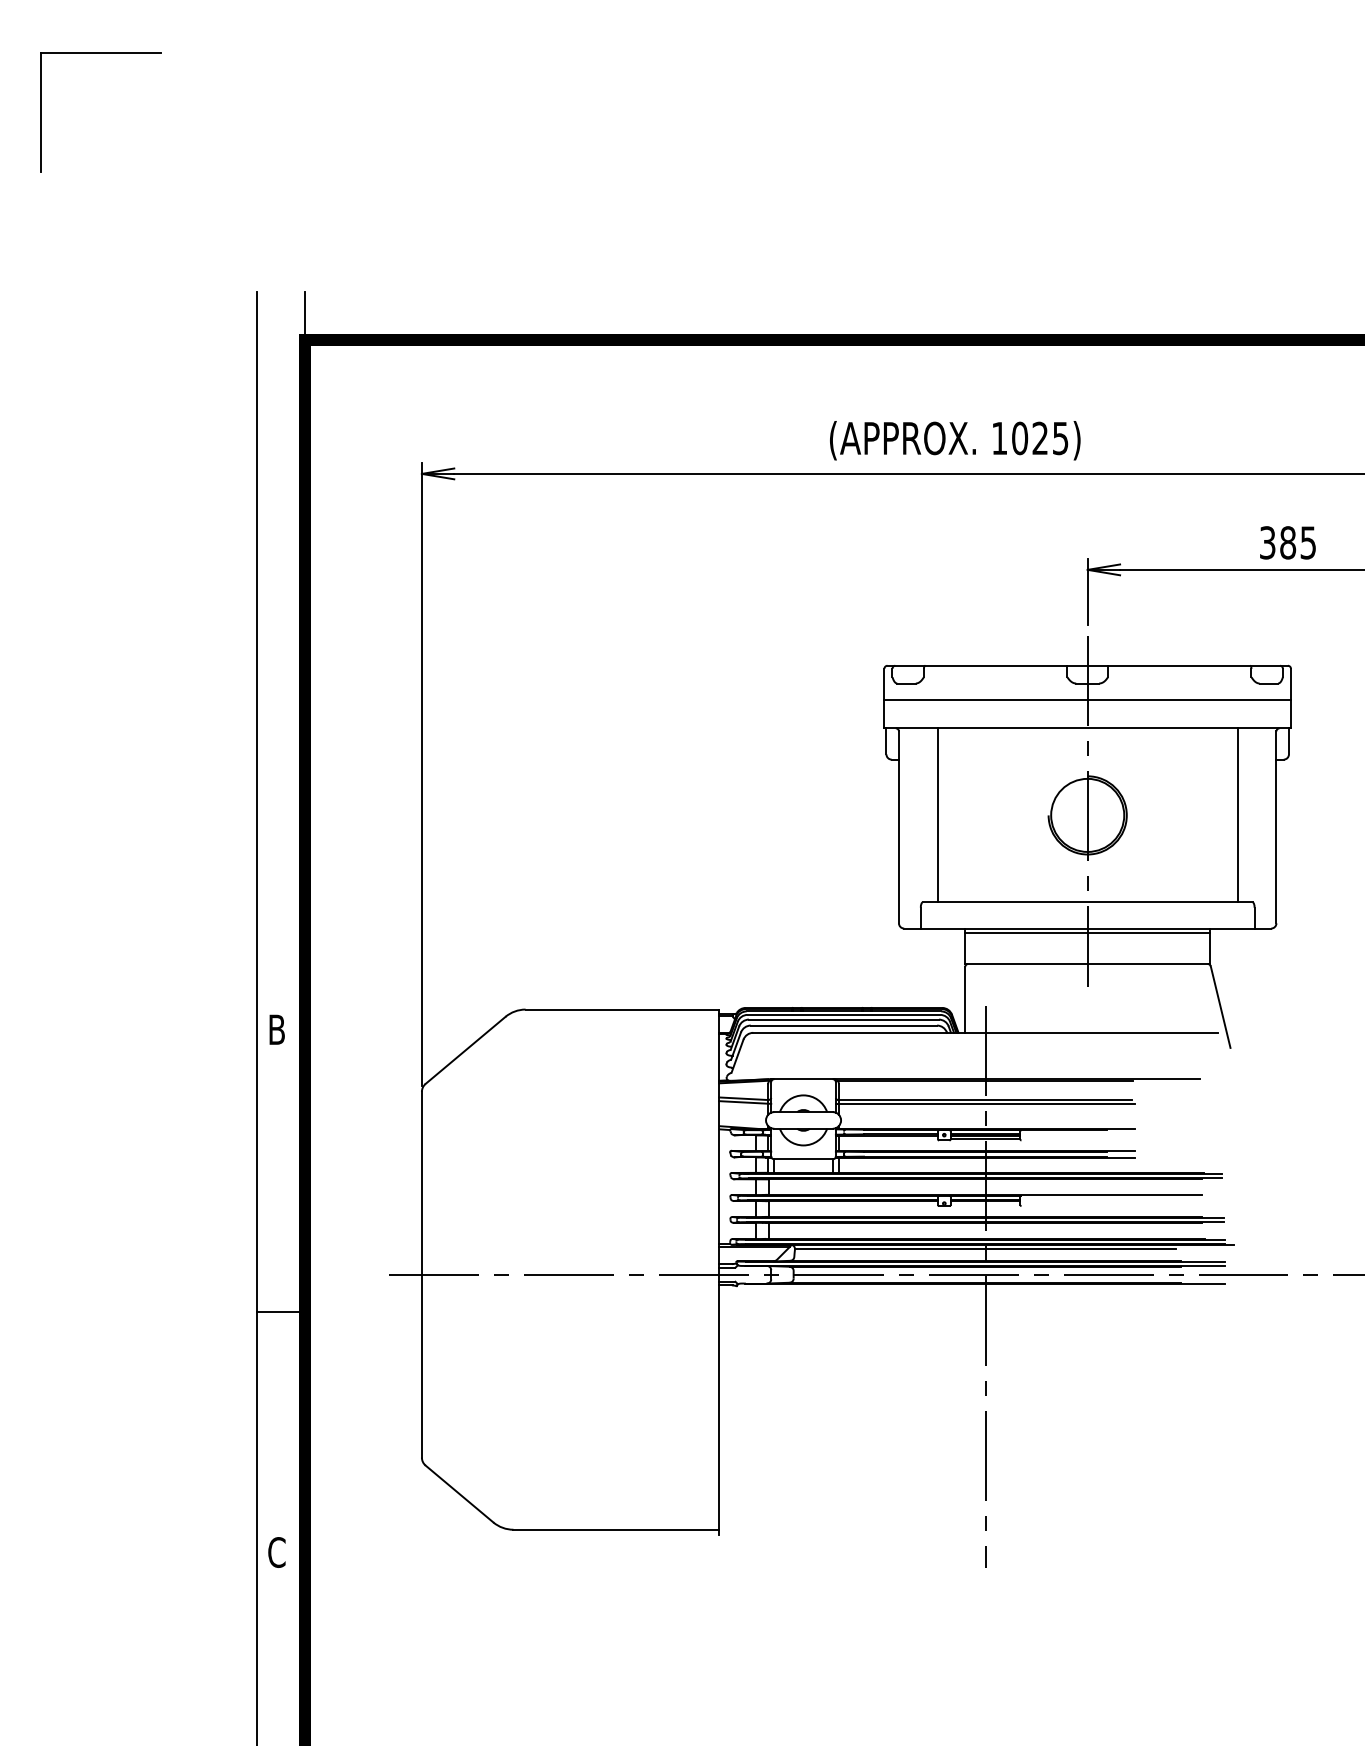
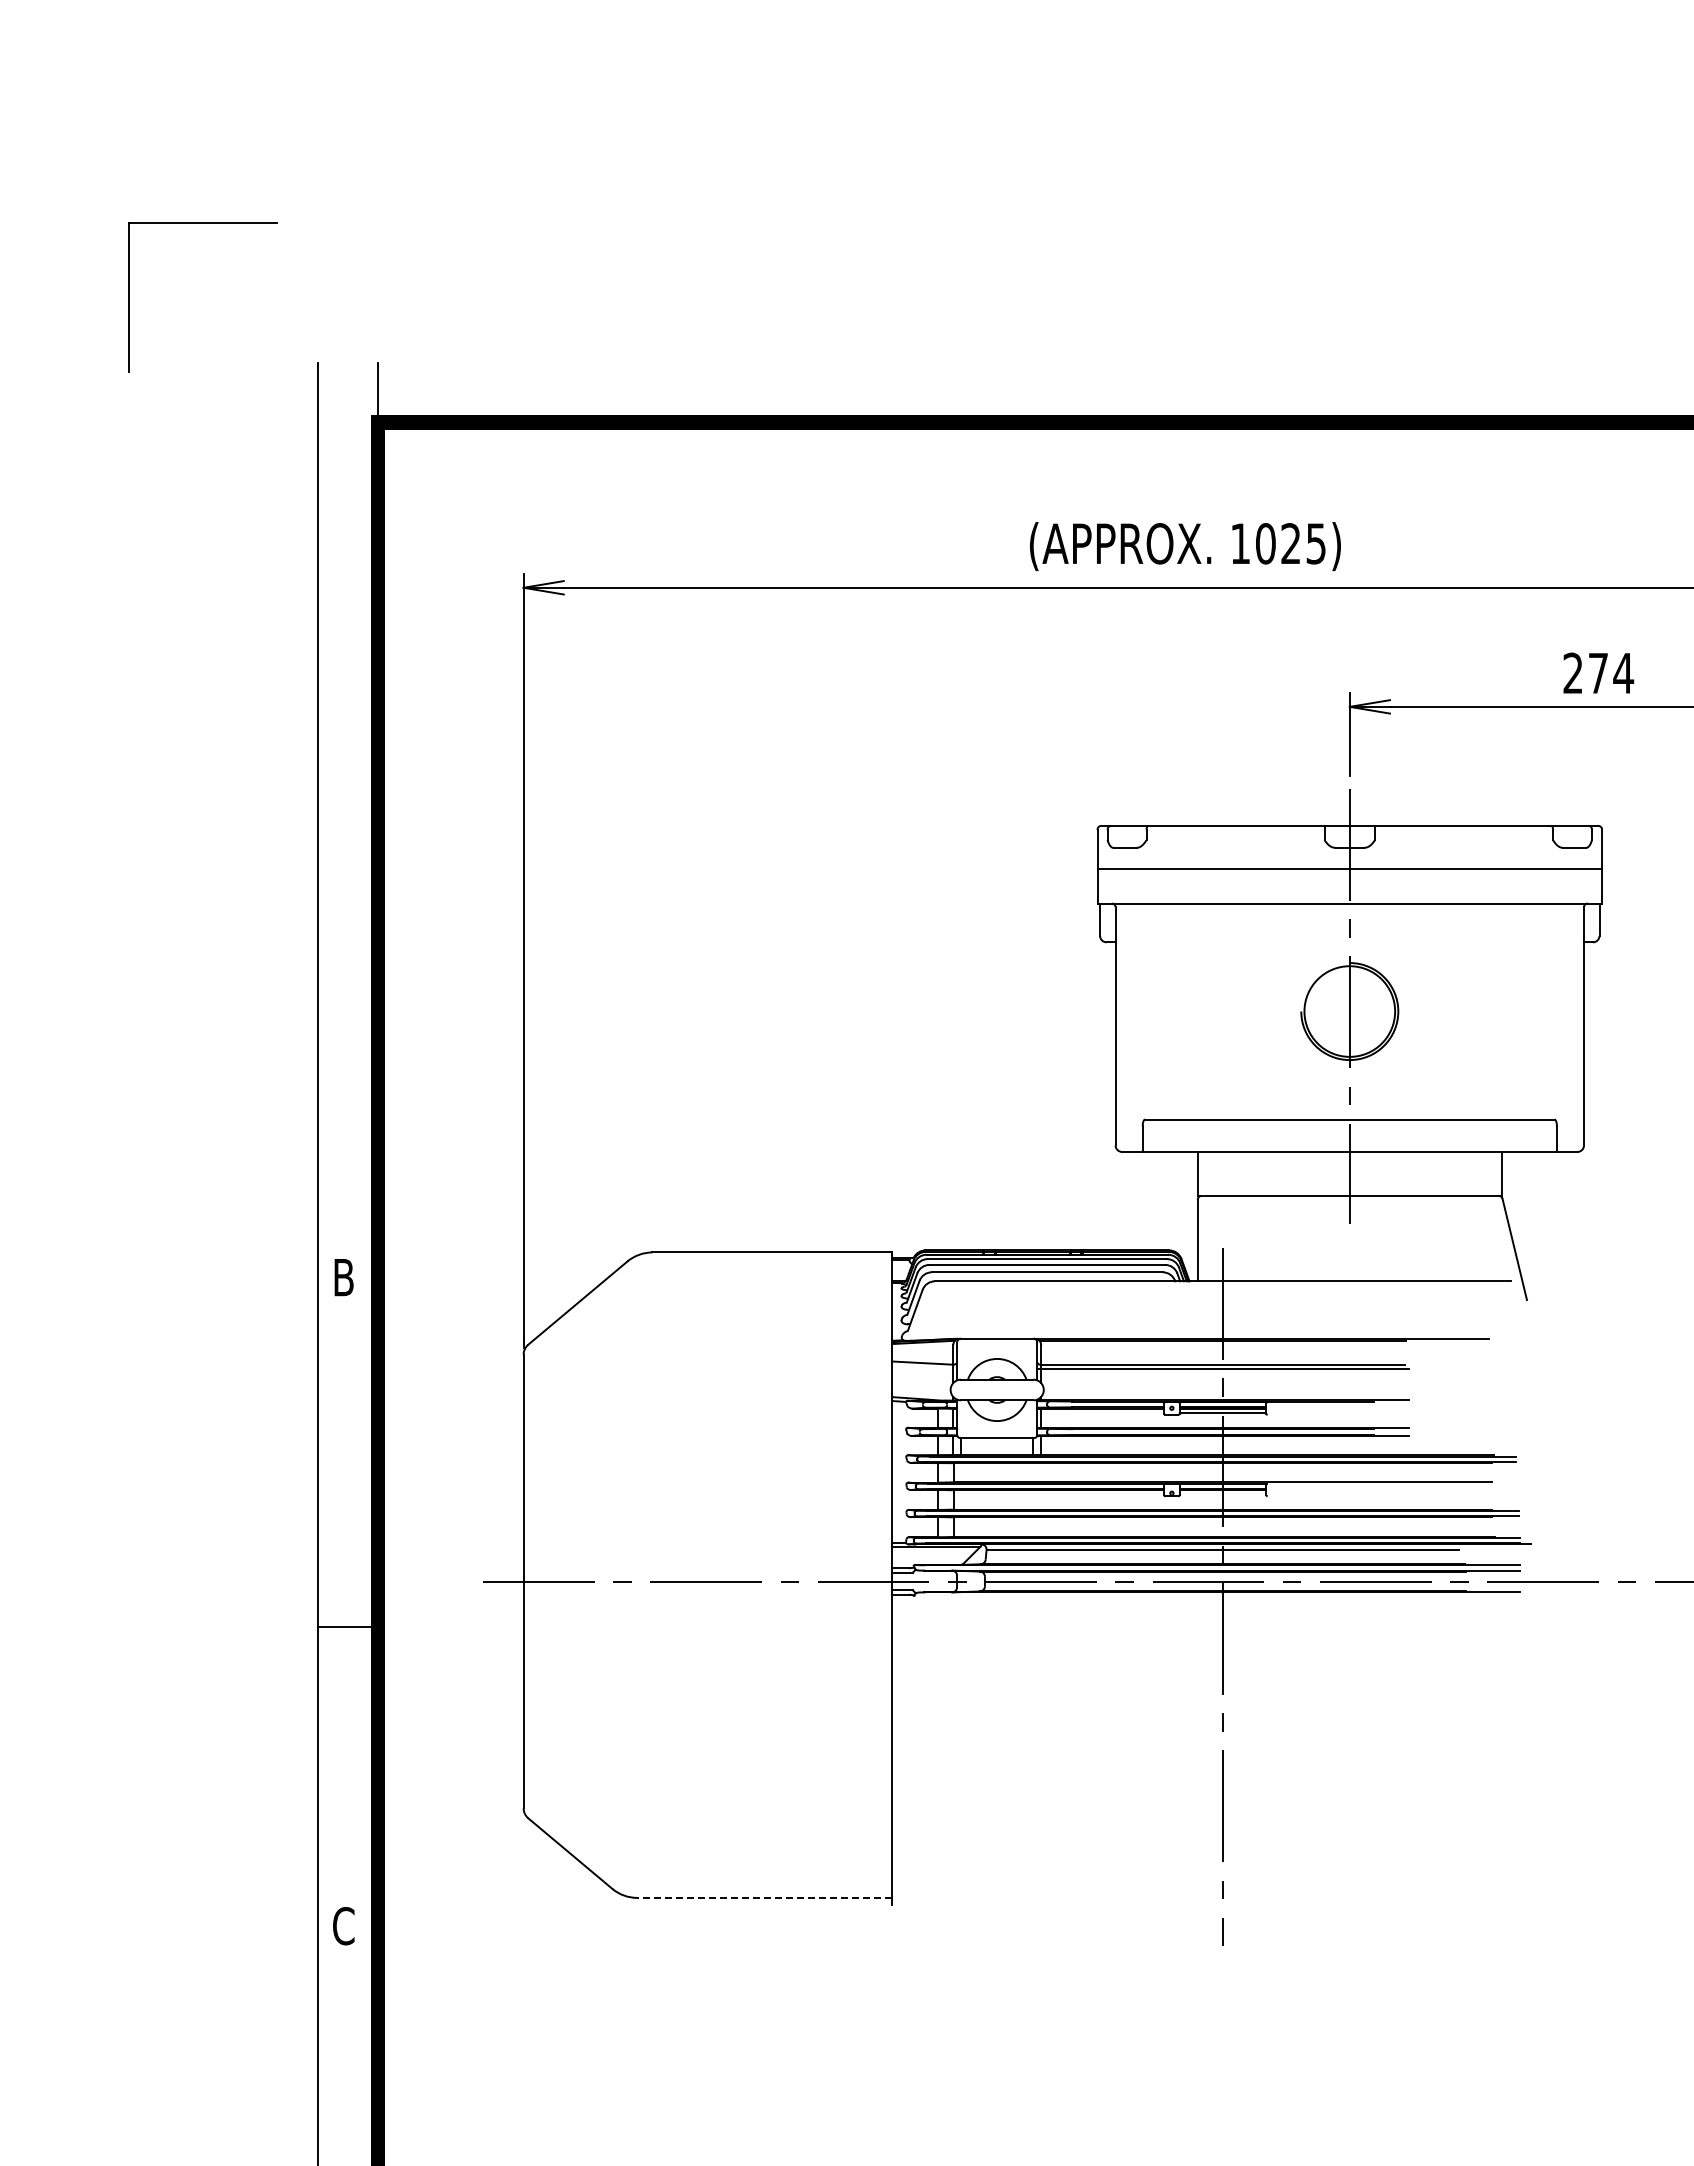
part: (41, 112) -> (129, 297), moved
text: (1288, 542) -> (1598, 673), 385 -> 274
line: (937, 815) -> (1163, 1011), removed
line: (1238, 815) -> (1536, 1011), removed
line: (1087, 933) -> (1349, 1157), removed
line: (744, 1102) -> (924, 1367), removed
line: (616, 1529) -> (764, 1897), solid -> dashed

